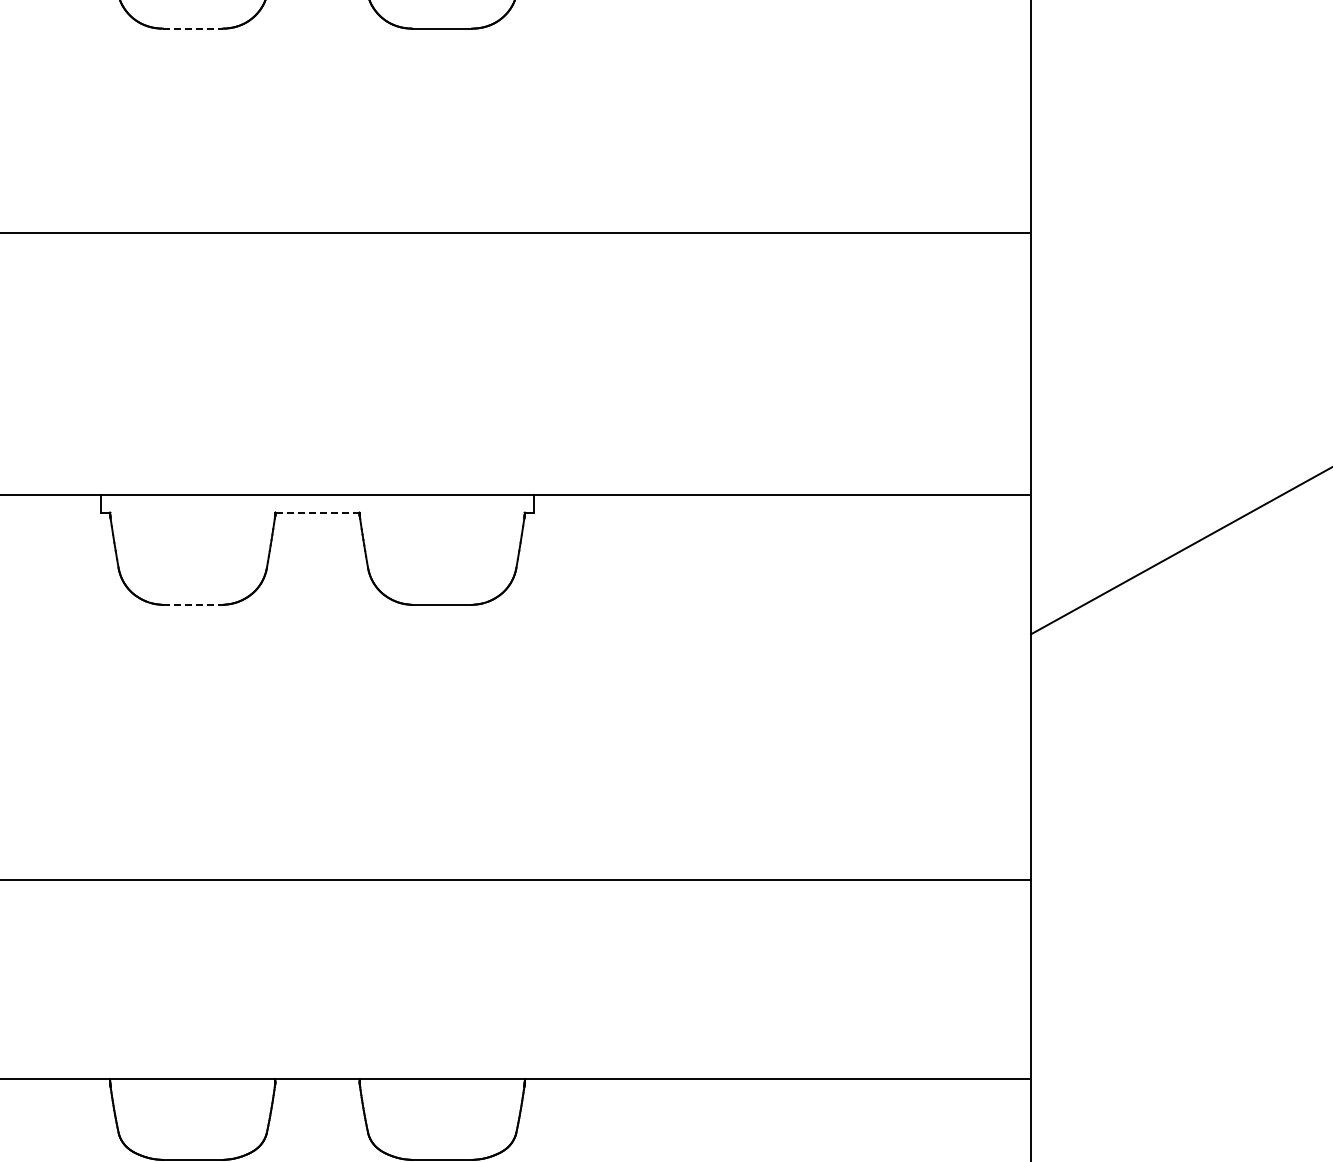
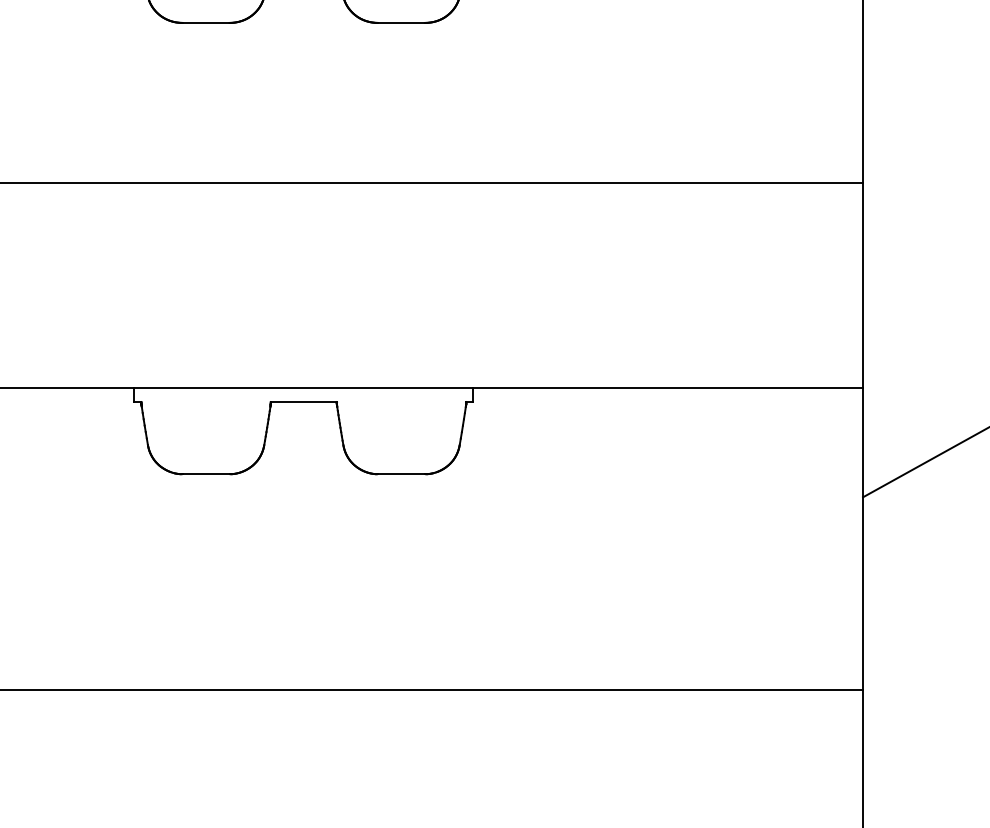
line: (192, 28) -> (205, 22), dashed -> solid
line: (317, 512) -> (303, 402), dashed -> solid
line: (192, 604) -> (205, 474), dashed -> solid

